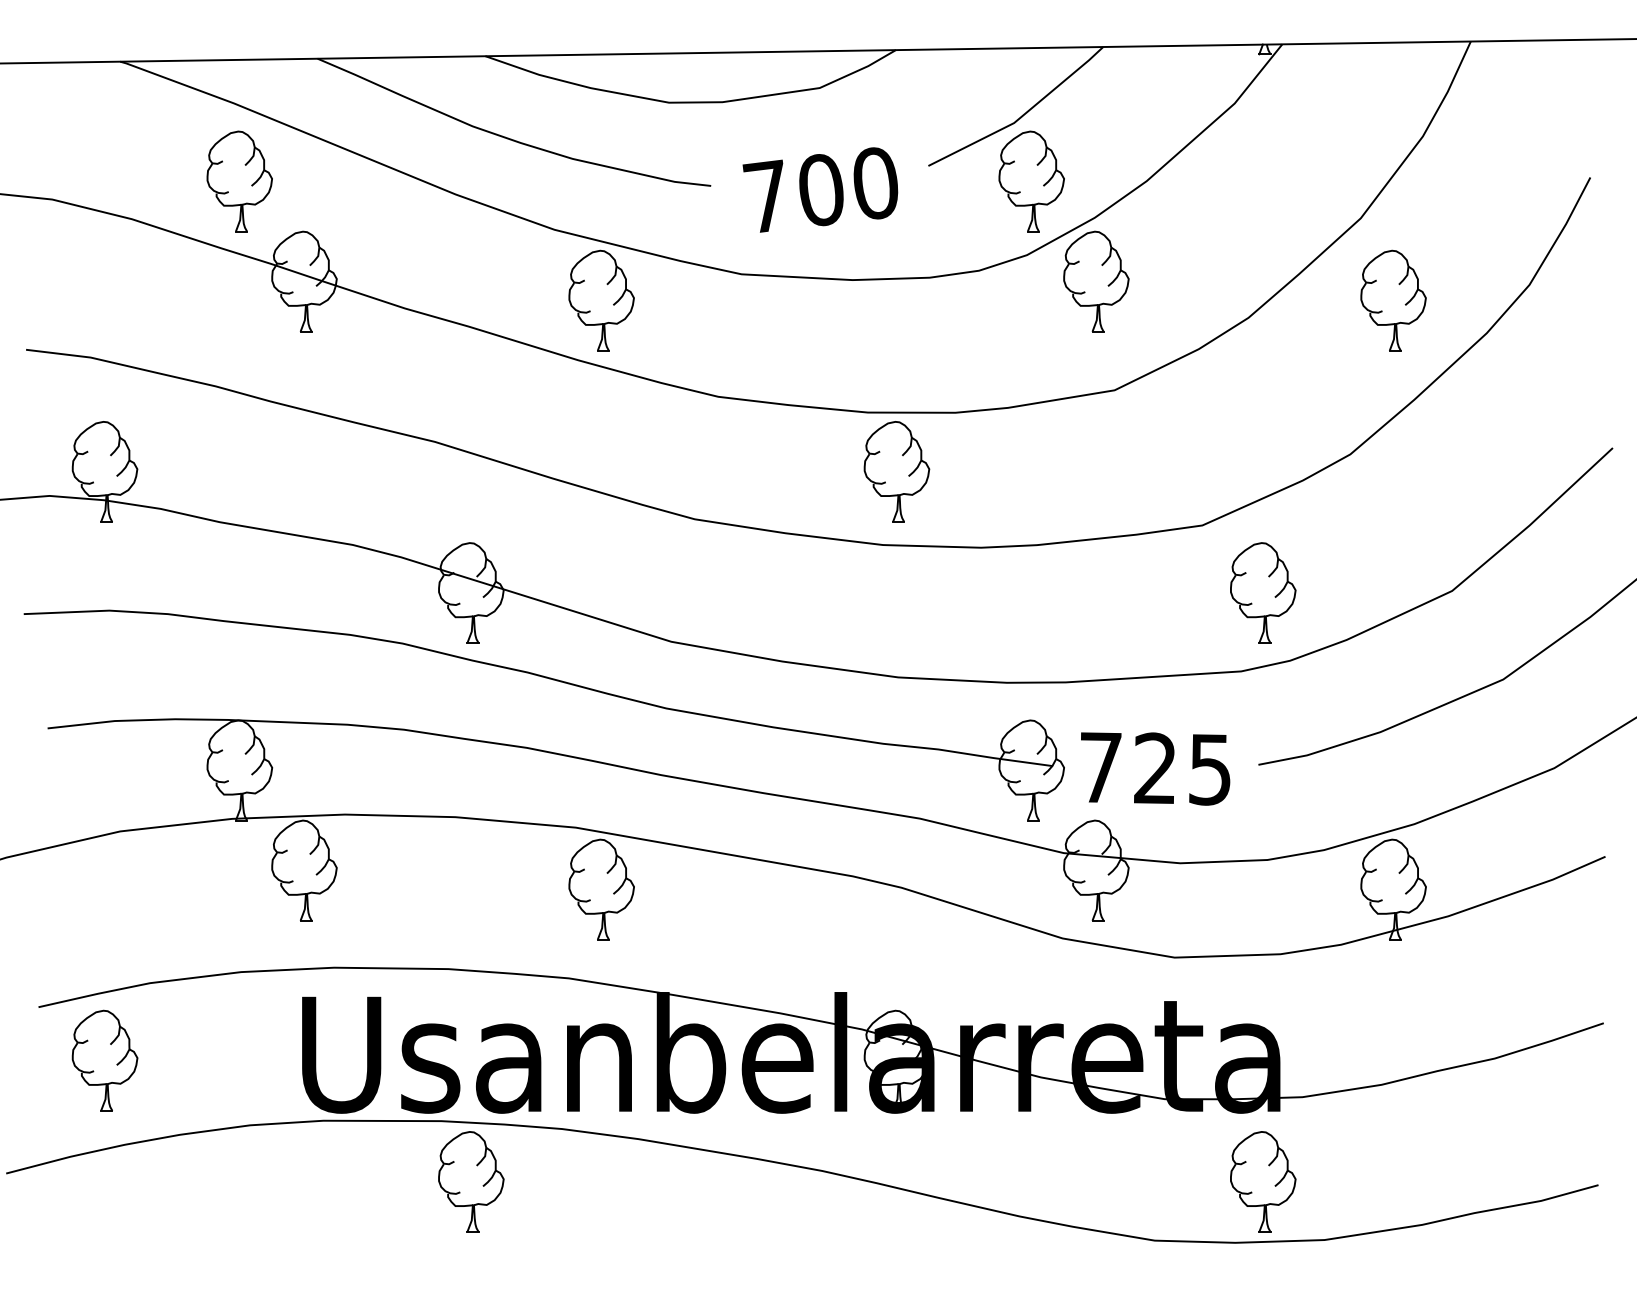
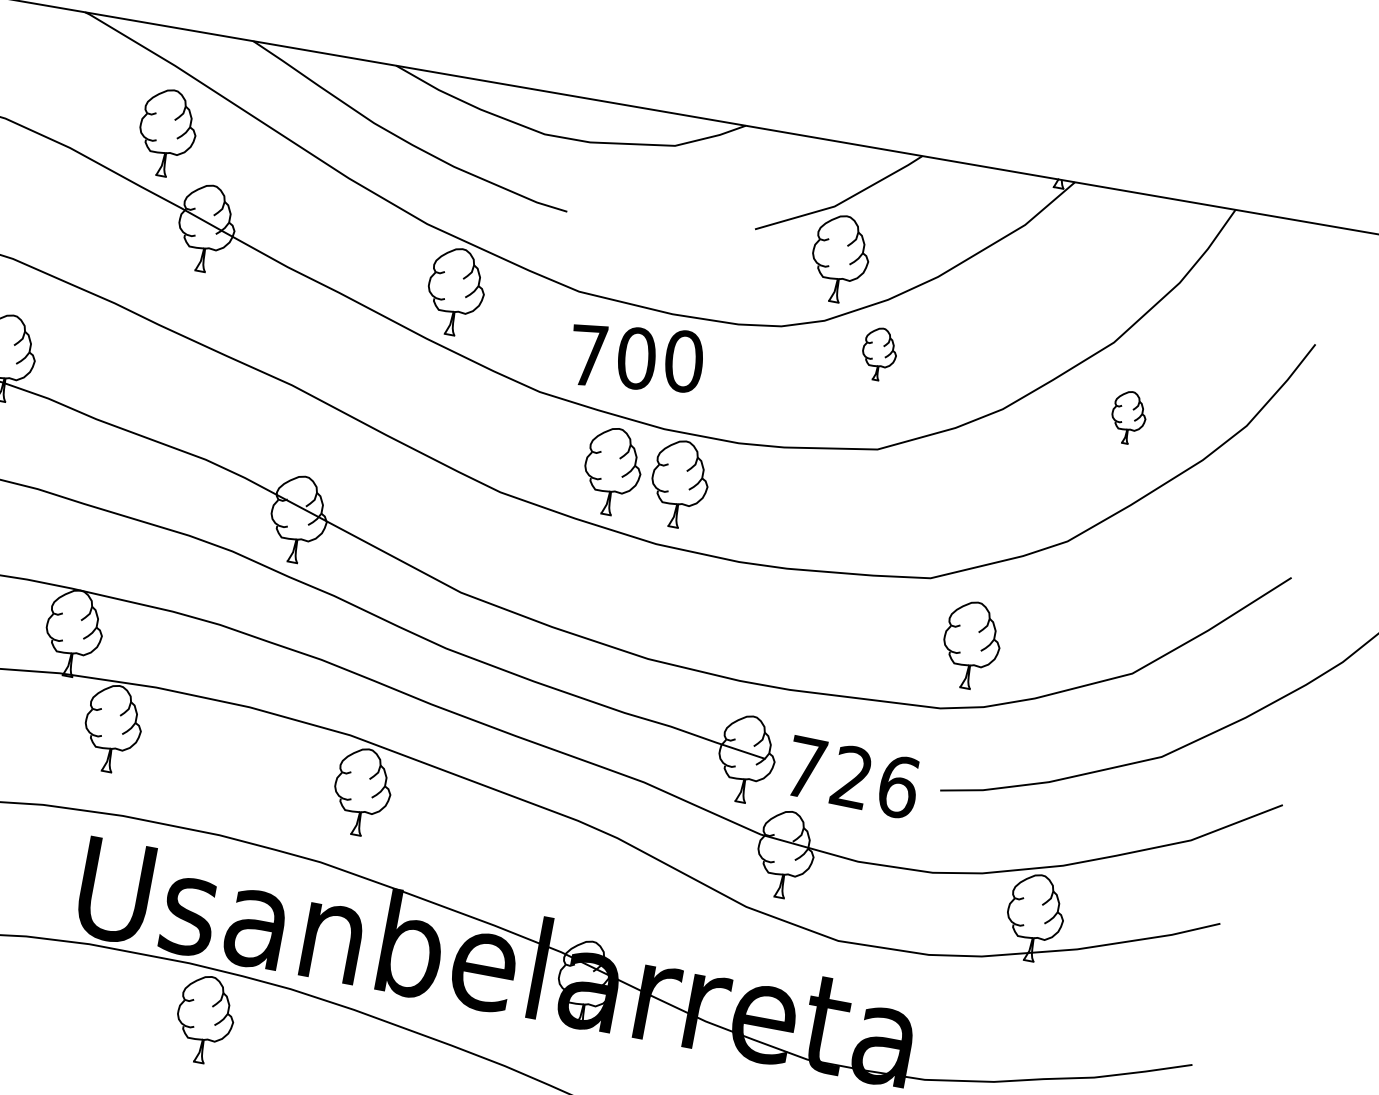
text: (820, 189) -> (636, 357), moved
part: (1096, 281) -> (879, 354), size x0.6
part: (1393, 300) -> (1128, 417), size x0.6
part: (817, 471) -> (612, 471), added
text: (1210, 769) -> (898, 786), 725 -> 726

